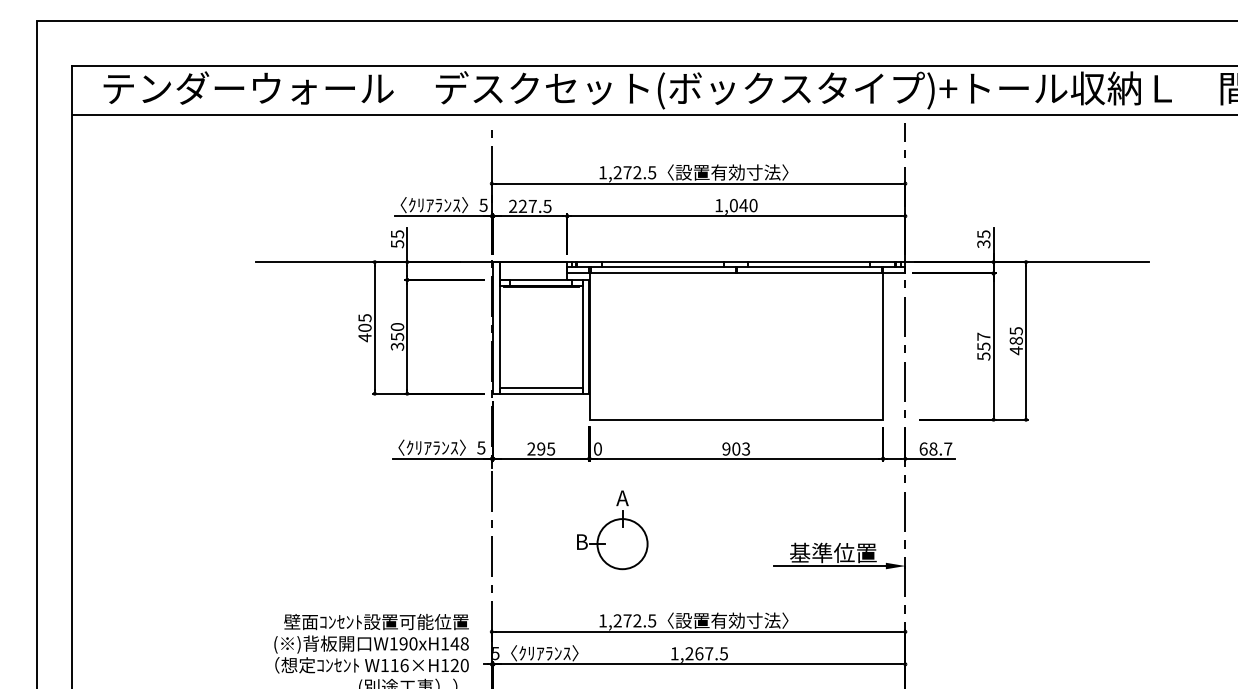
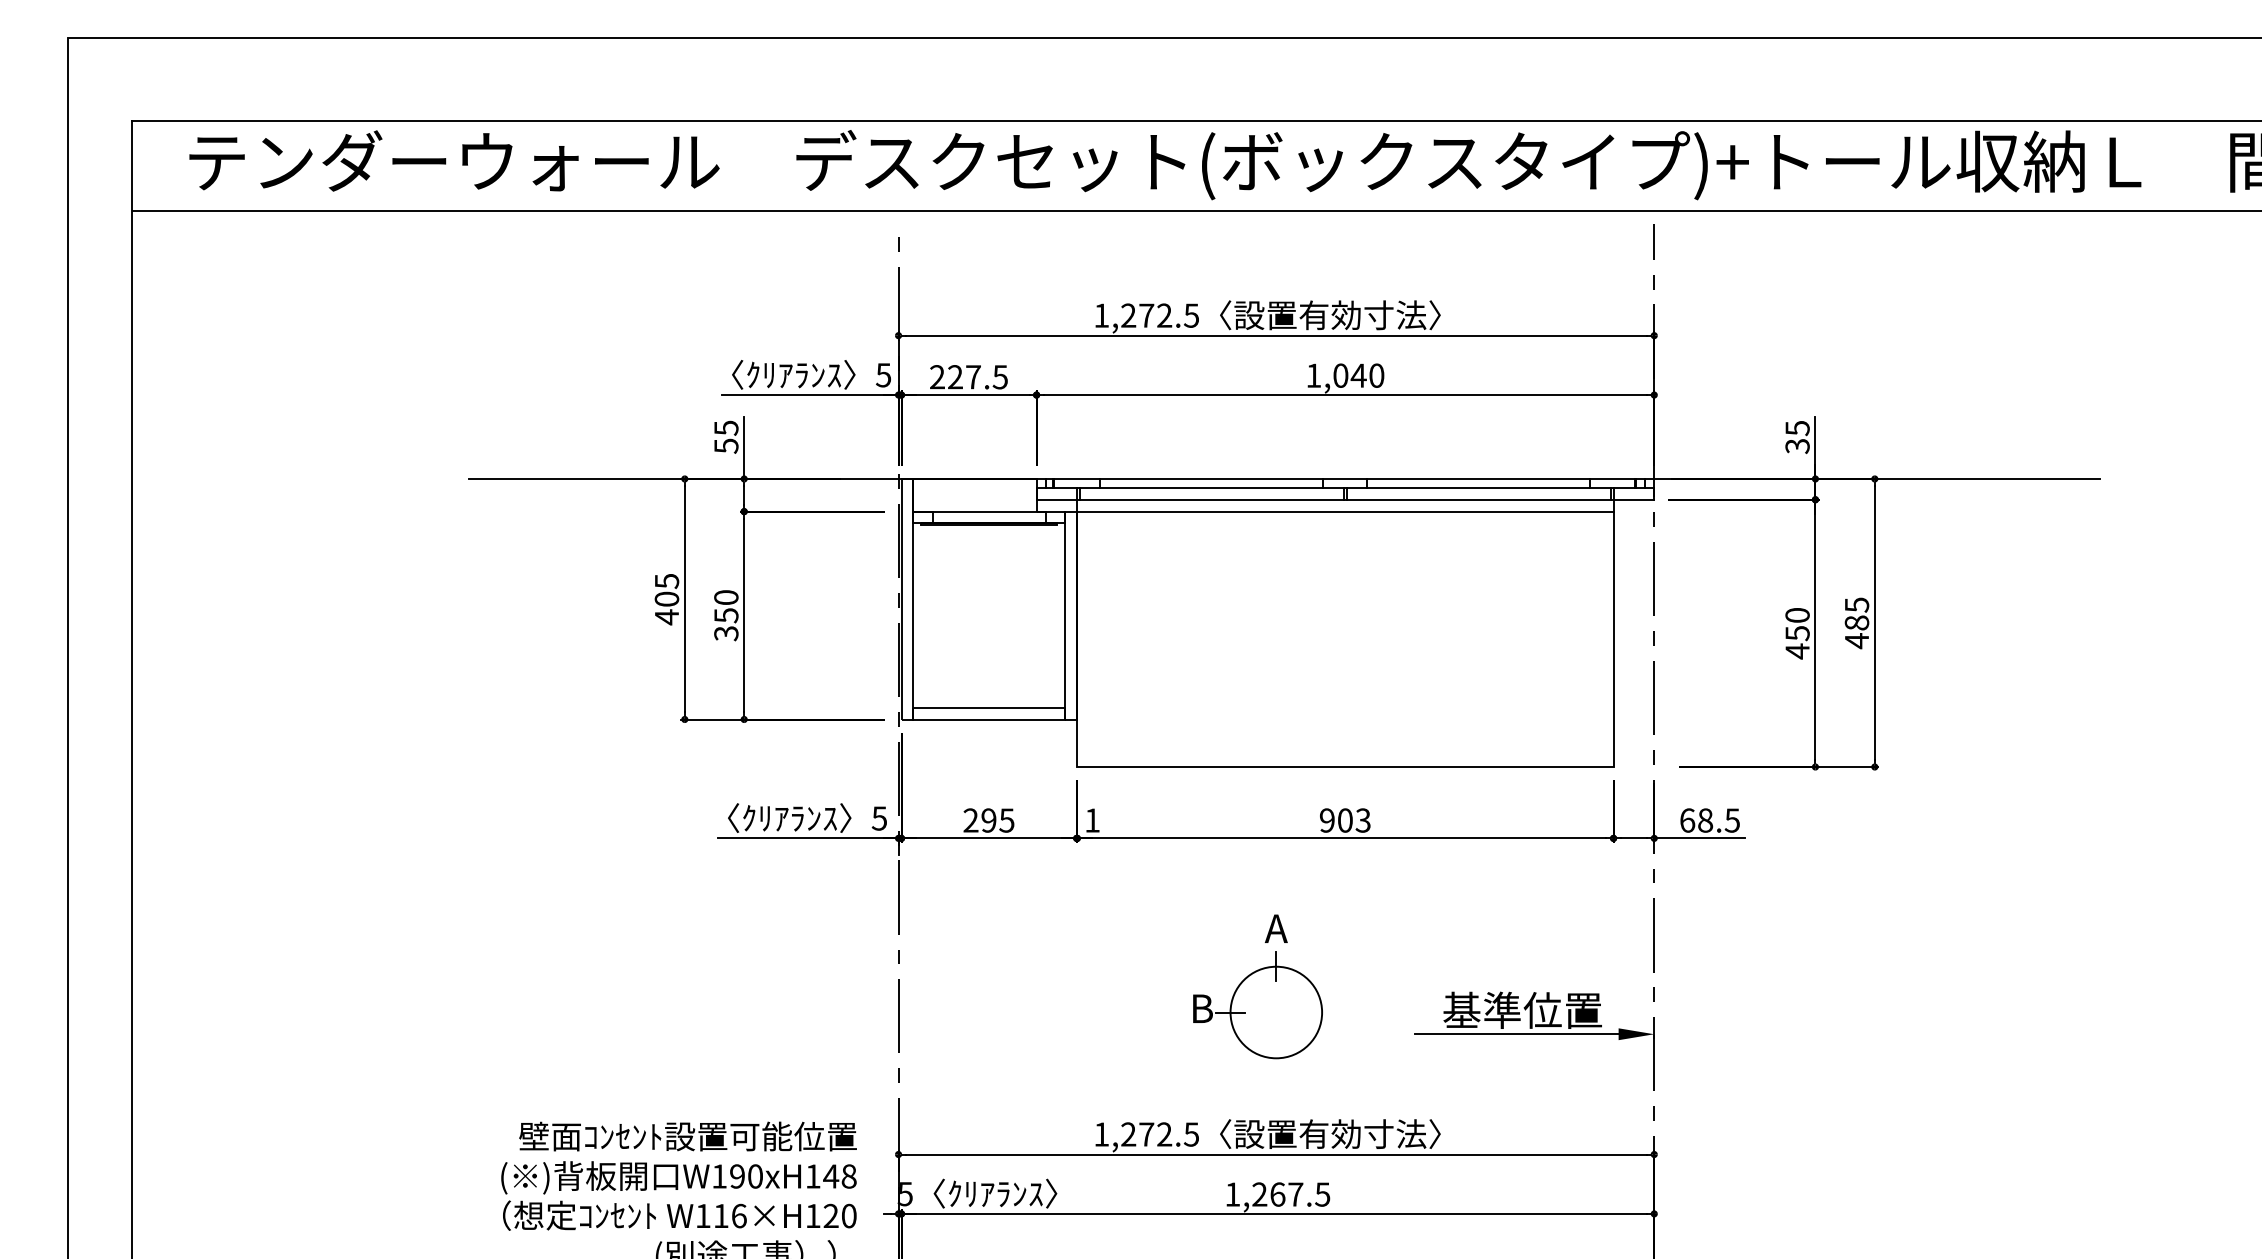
line: (736, 280) -> (1345, 512), added
text: (983, 346) -> (1796, 633), 557 -> 450
text: (597, 448) -> (1091, 819), 0 -> 1
text: (948, 448) -> (1733, 819), 68.7 -> 68.5
part: (612, 530) -> (1257, 987), moved

